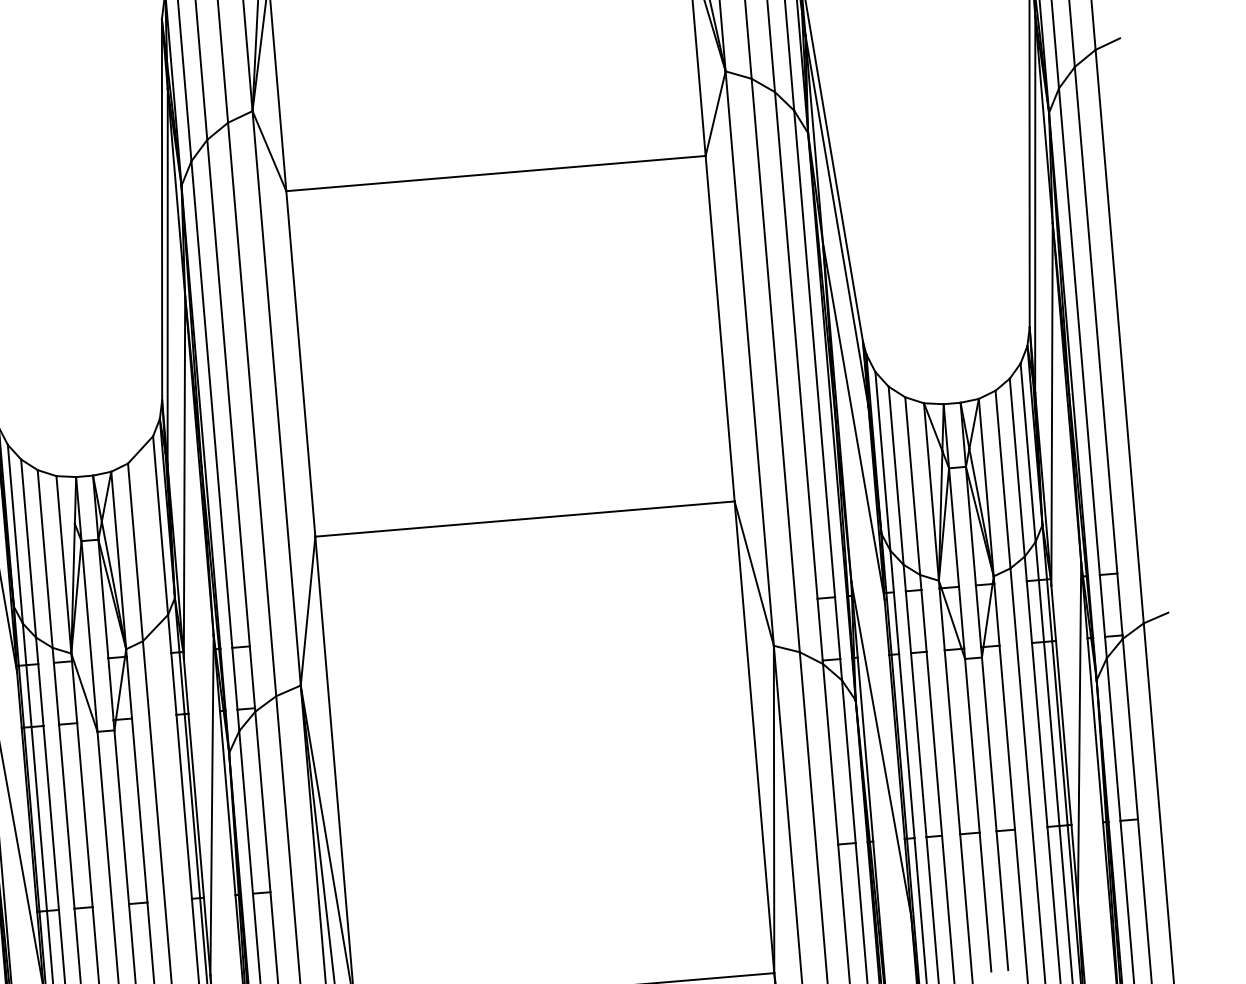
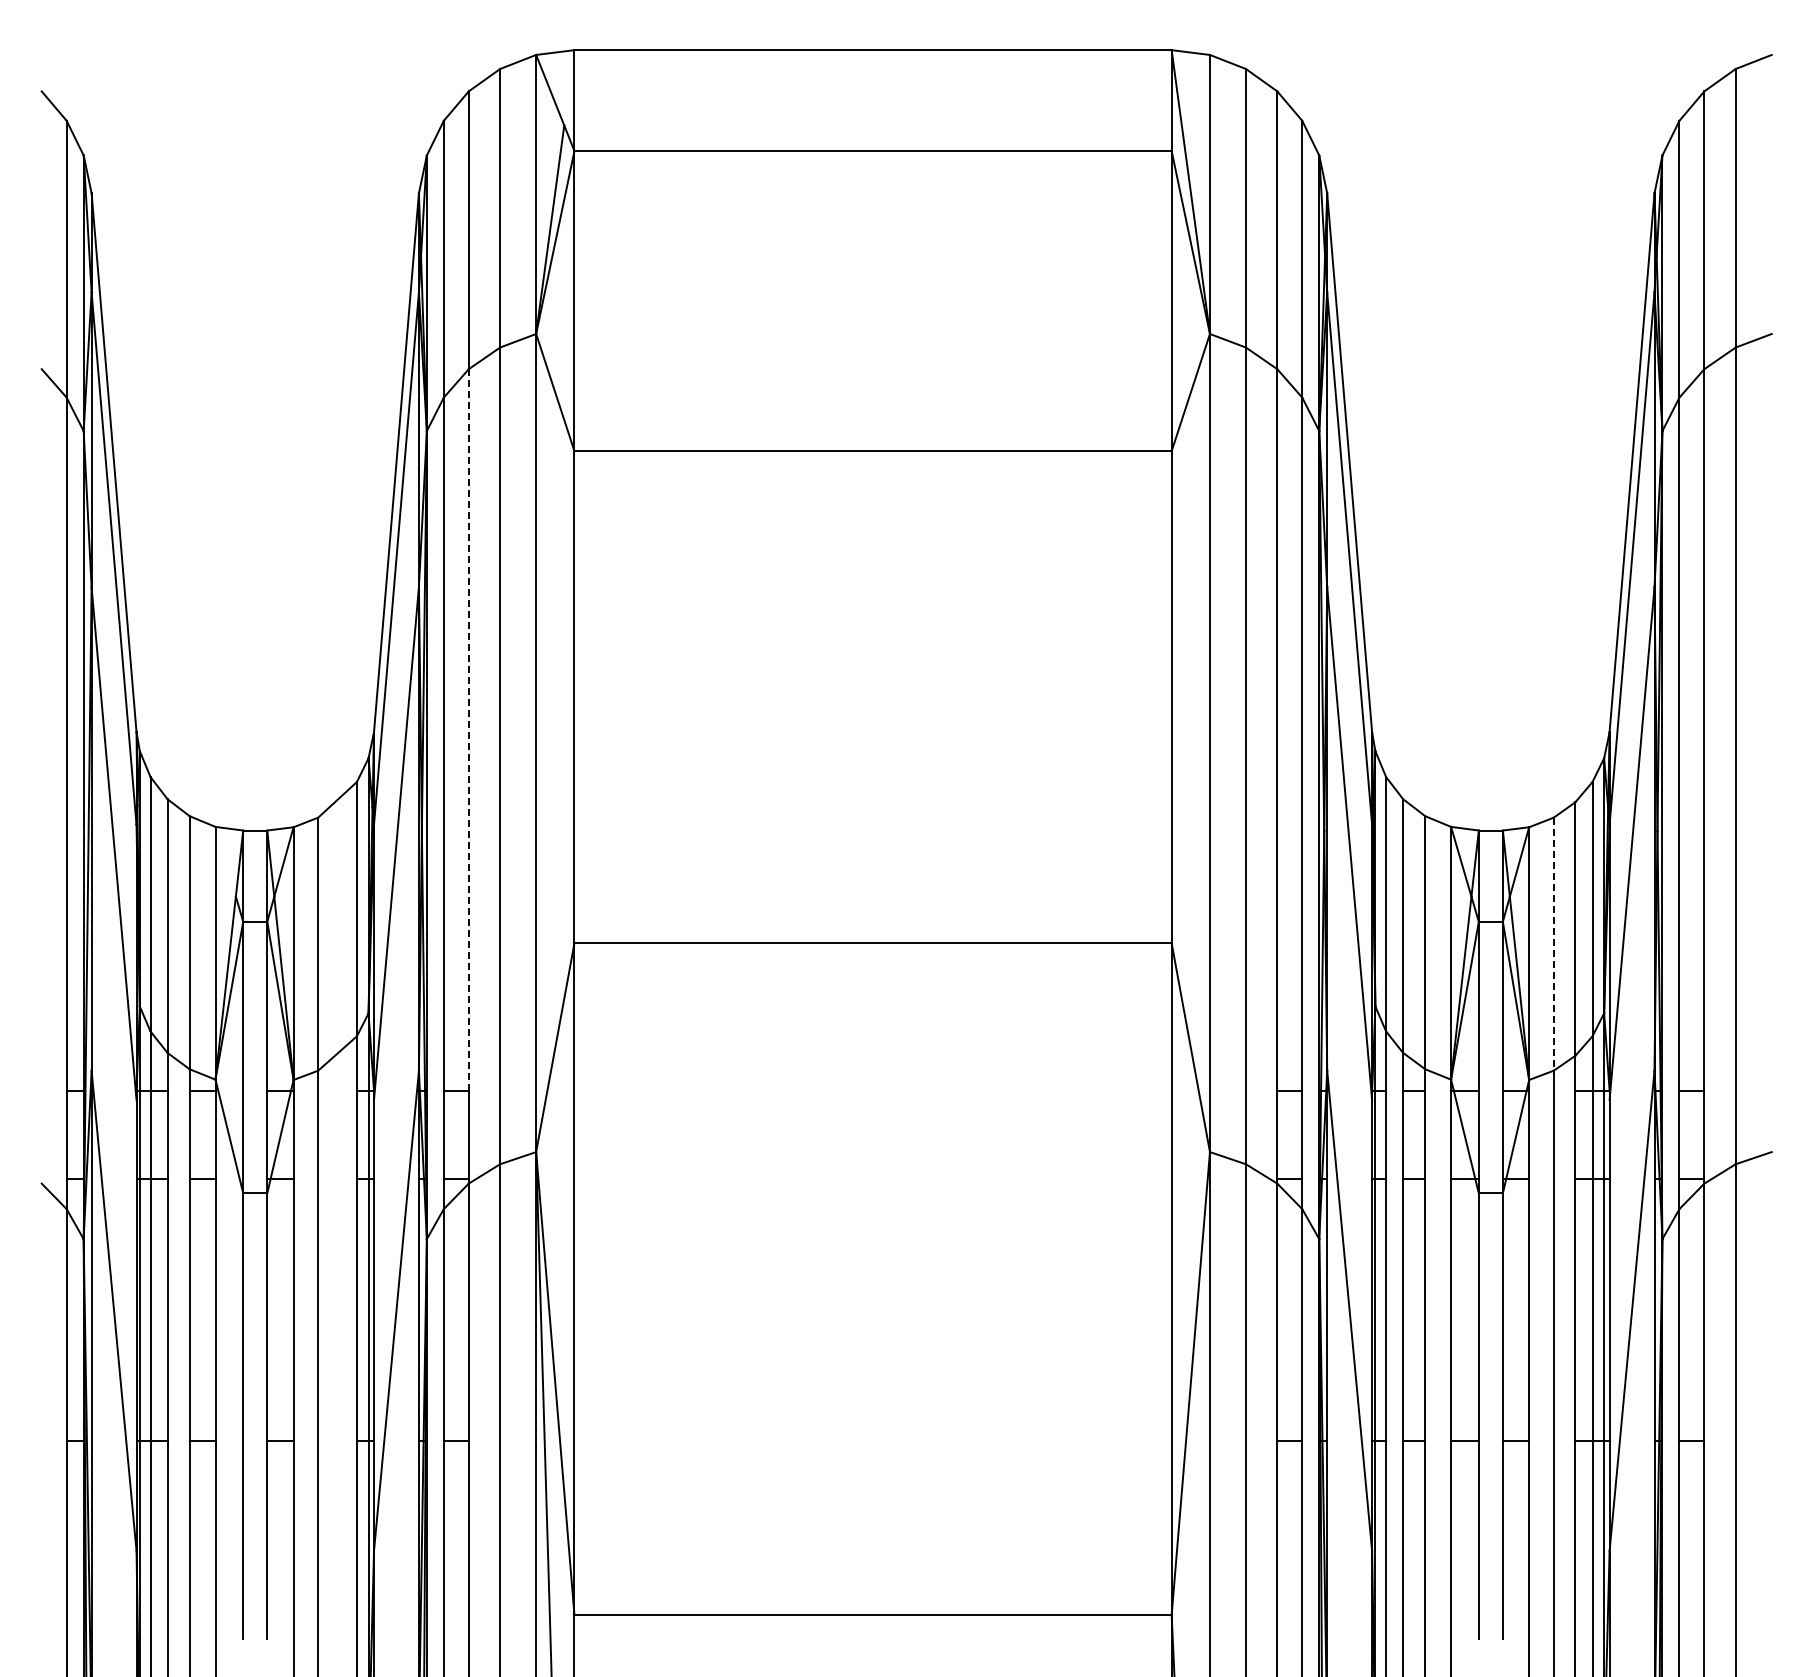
line: (228, 392) -> (468, 729), solid -> dashed
line: (1002, 479) -> (1553, 944), solid -> dashed

